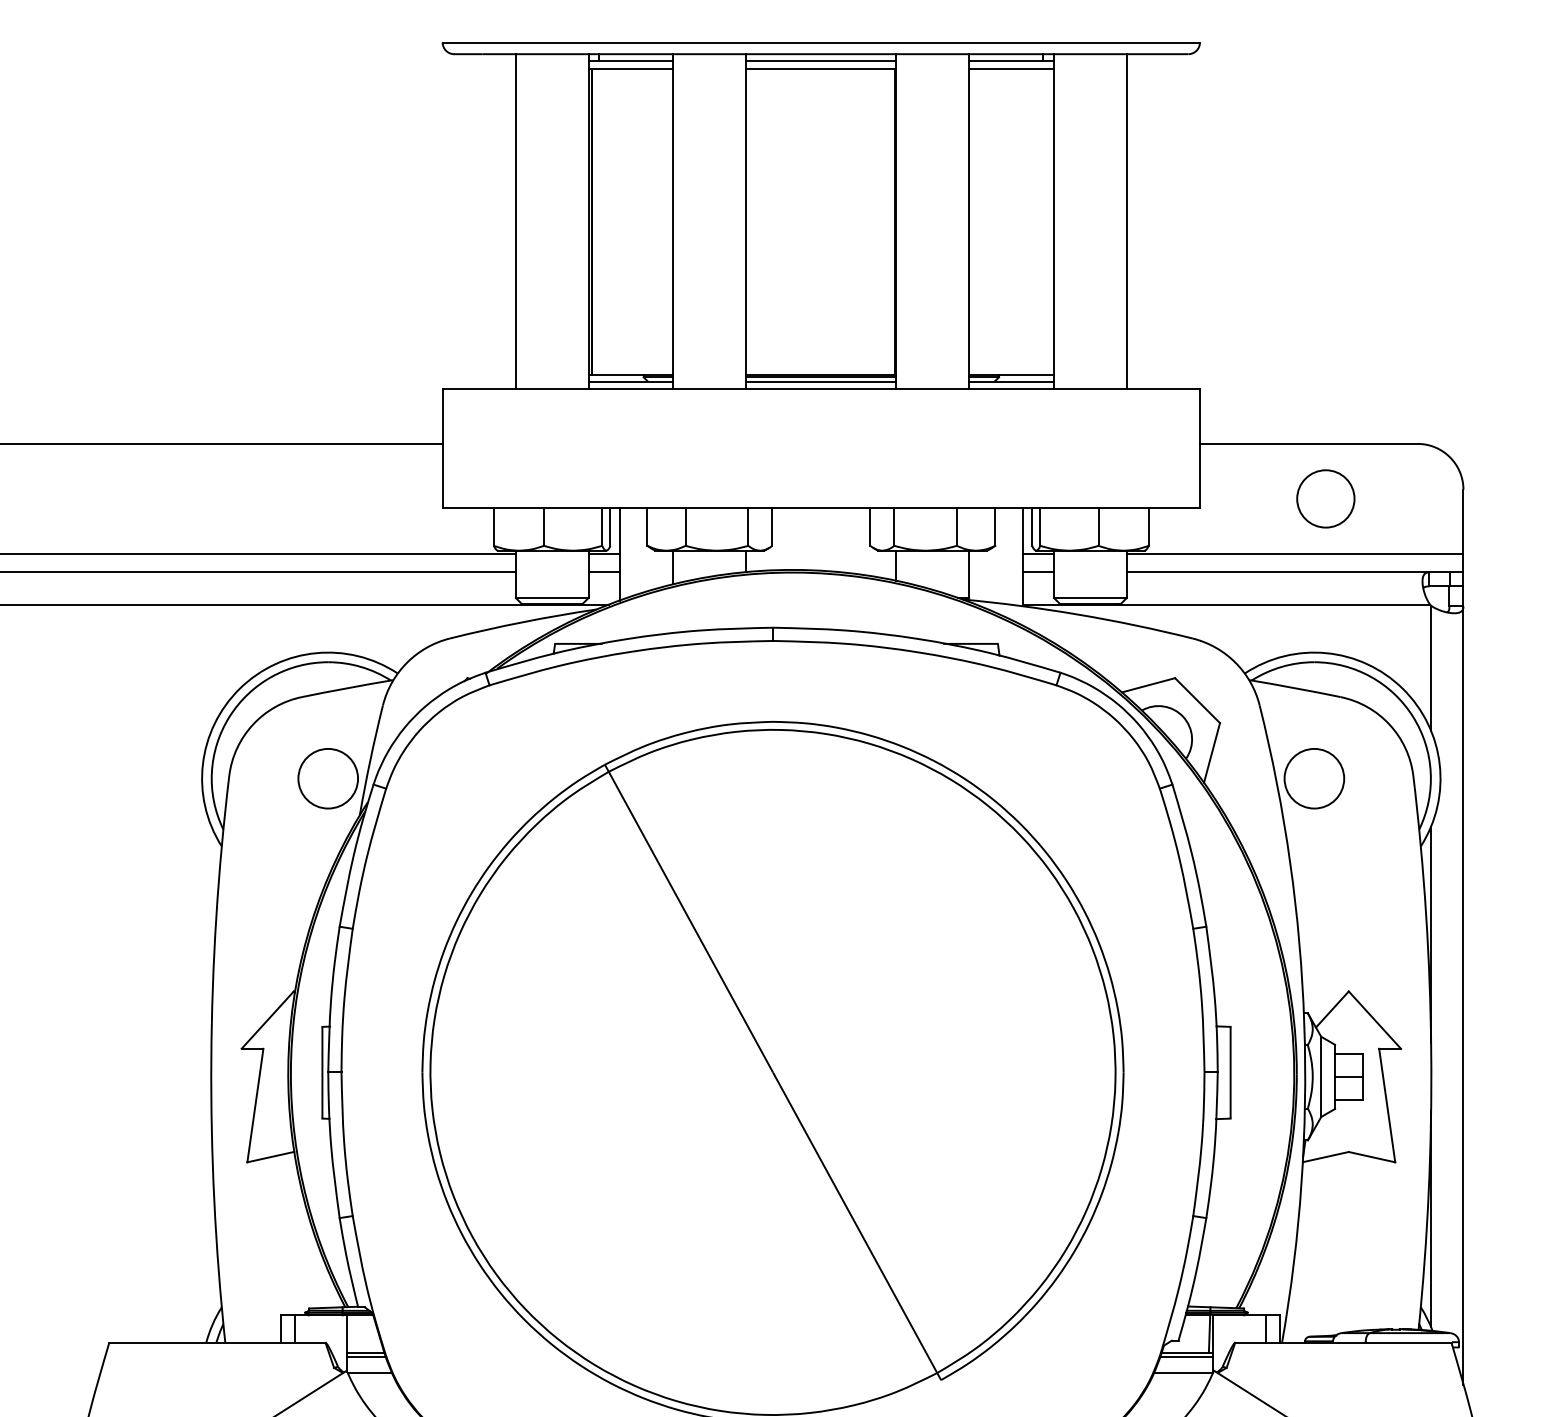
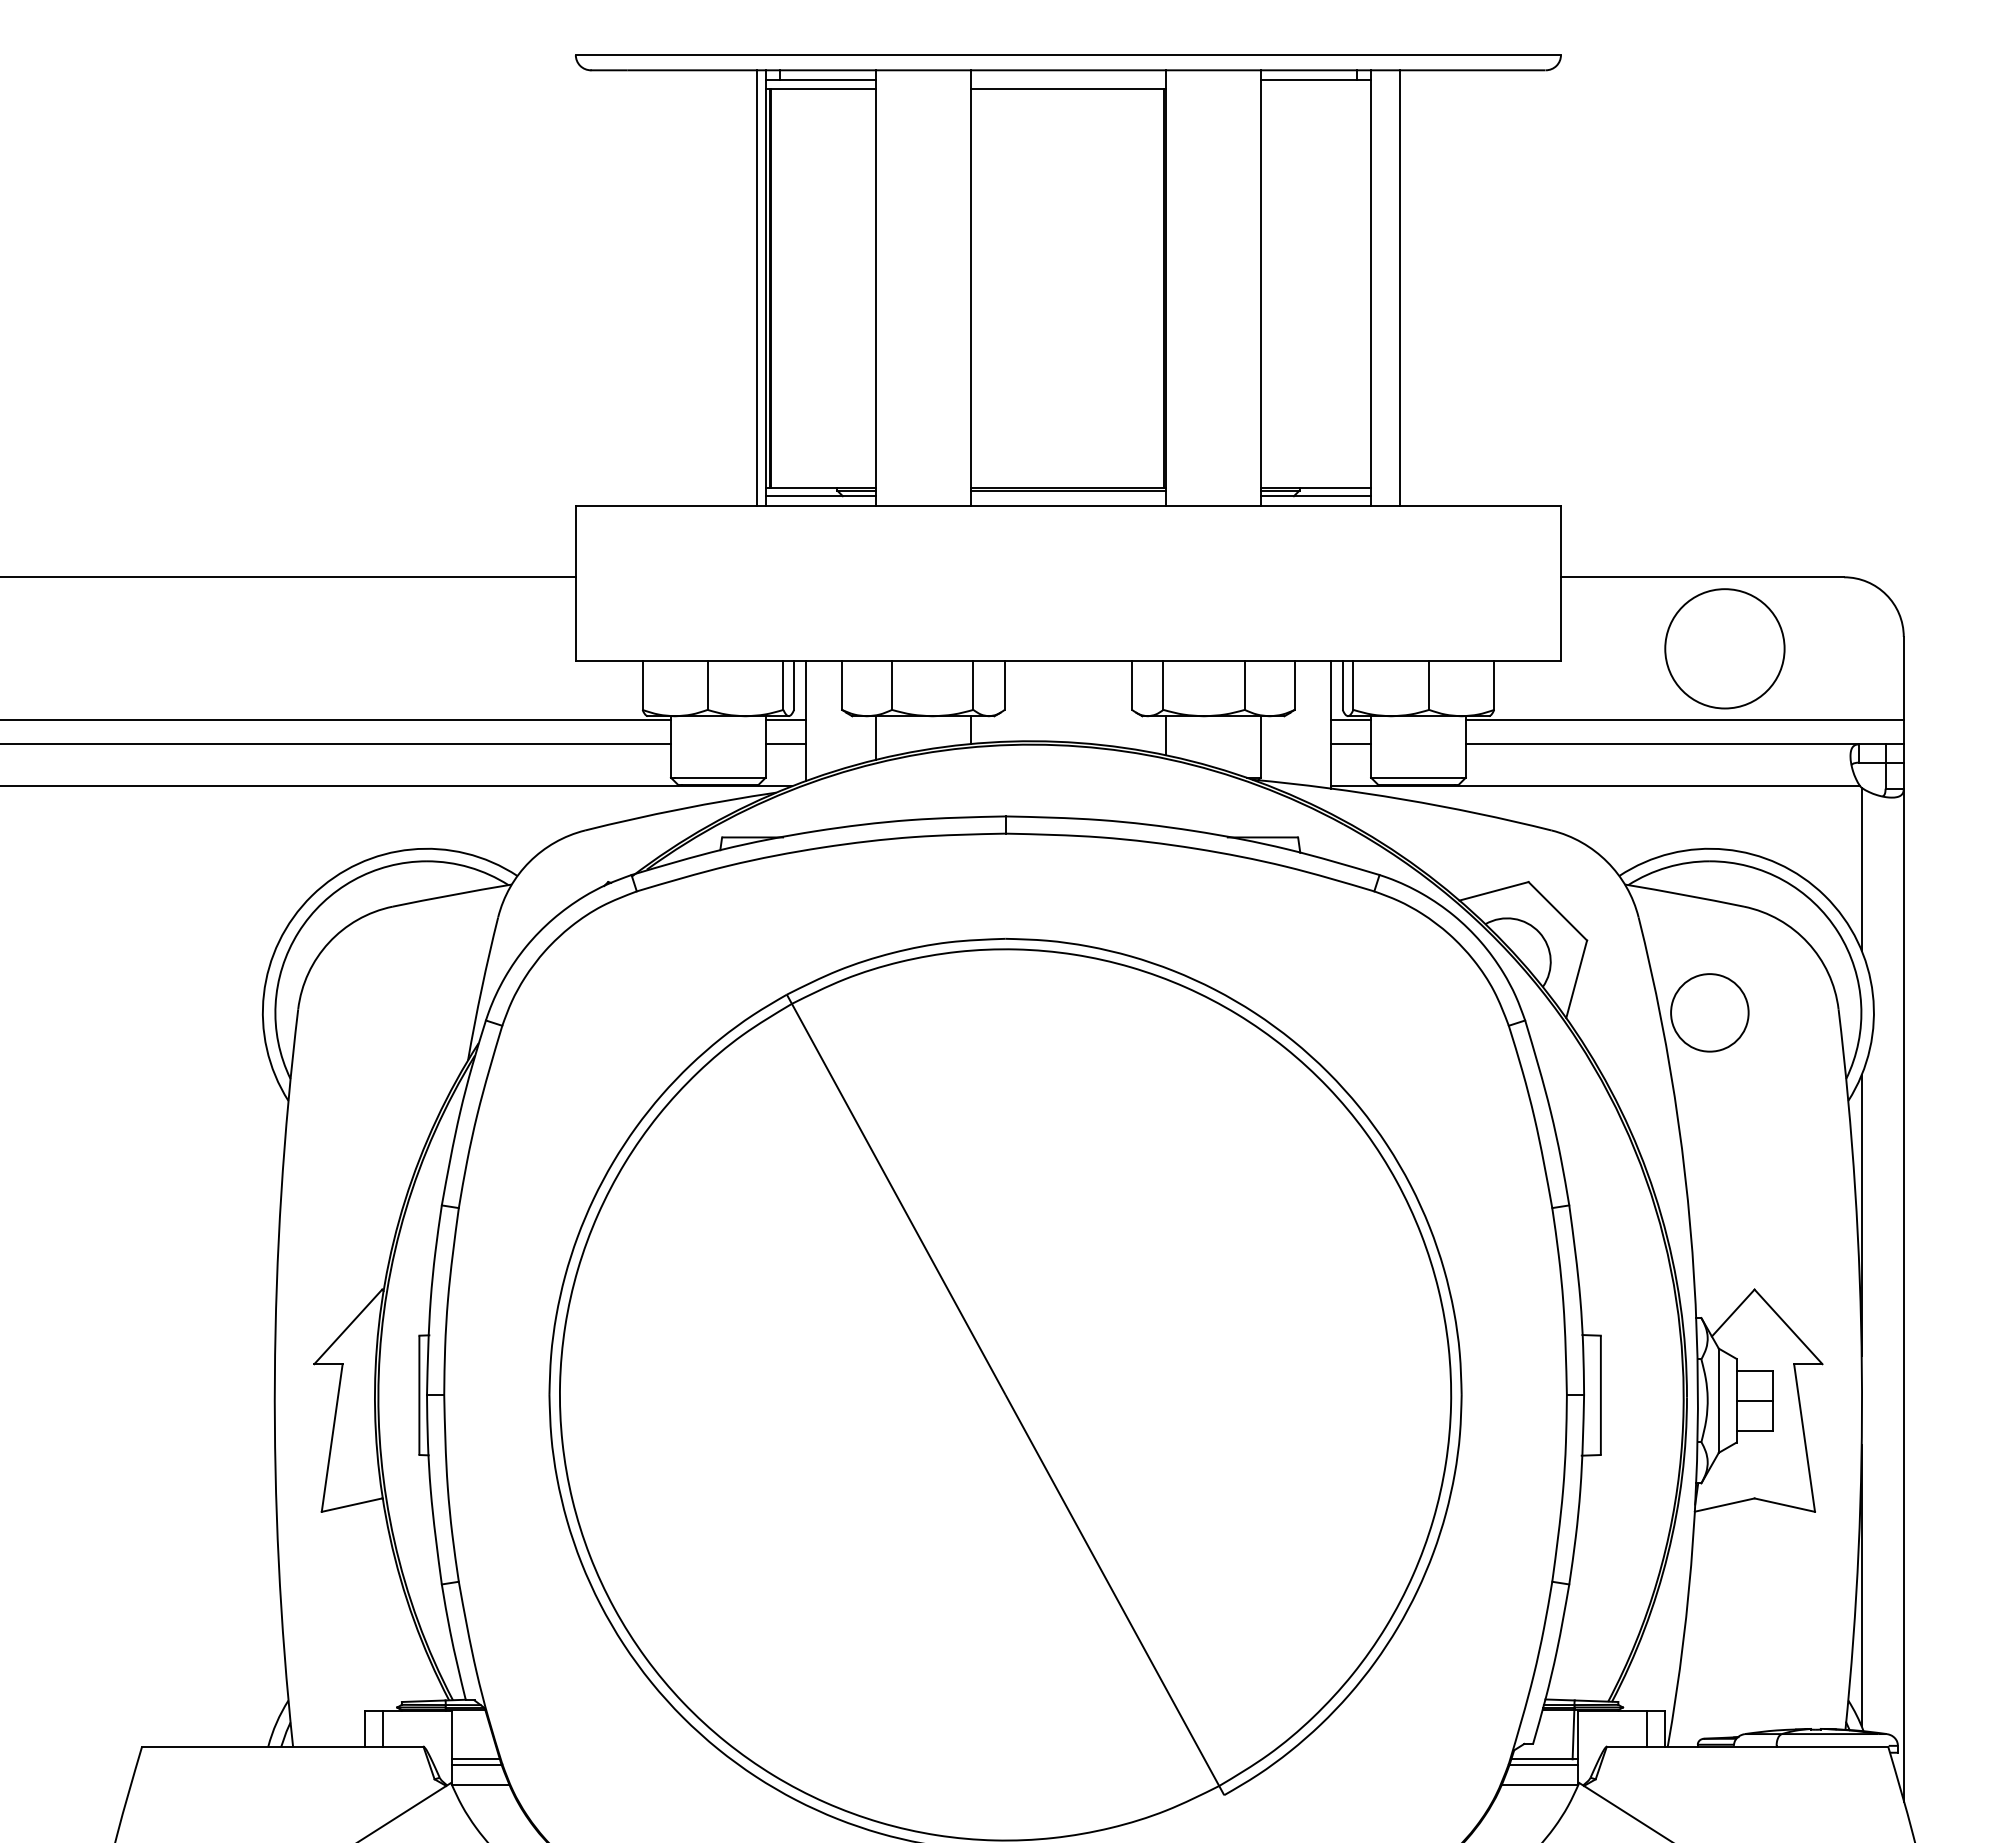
line: (821, 61) -> (1068, 79), removed
line: (1011, 68) -> (1315, 89), removed
line: (515, 221) -> (756, 287), moved
line: (1126, 221) -> (1399, 287), moved
line: (821, 381) -> (1068, 496), removed
circle: (1325, 498) -> (1724, 648), size x1.6
circle: (327, 778) -> (426, 1012), removed

